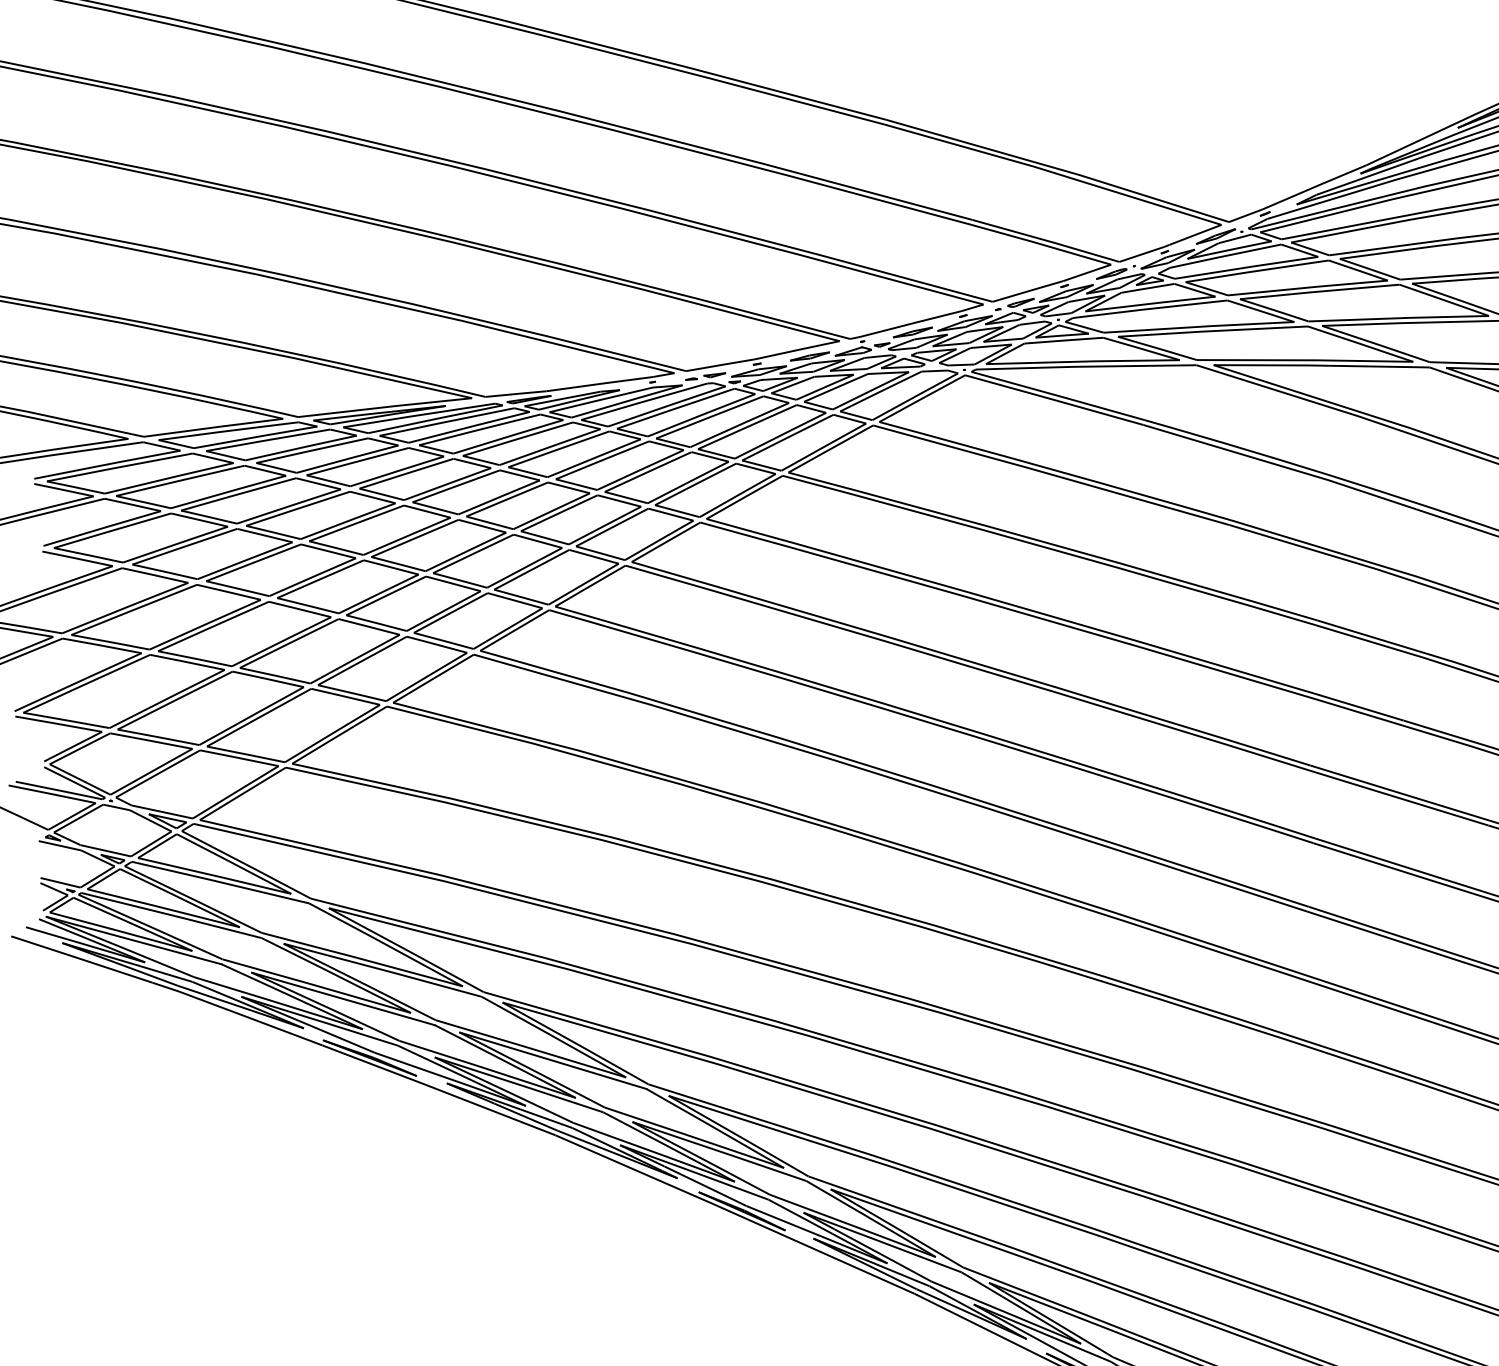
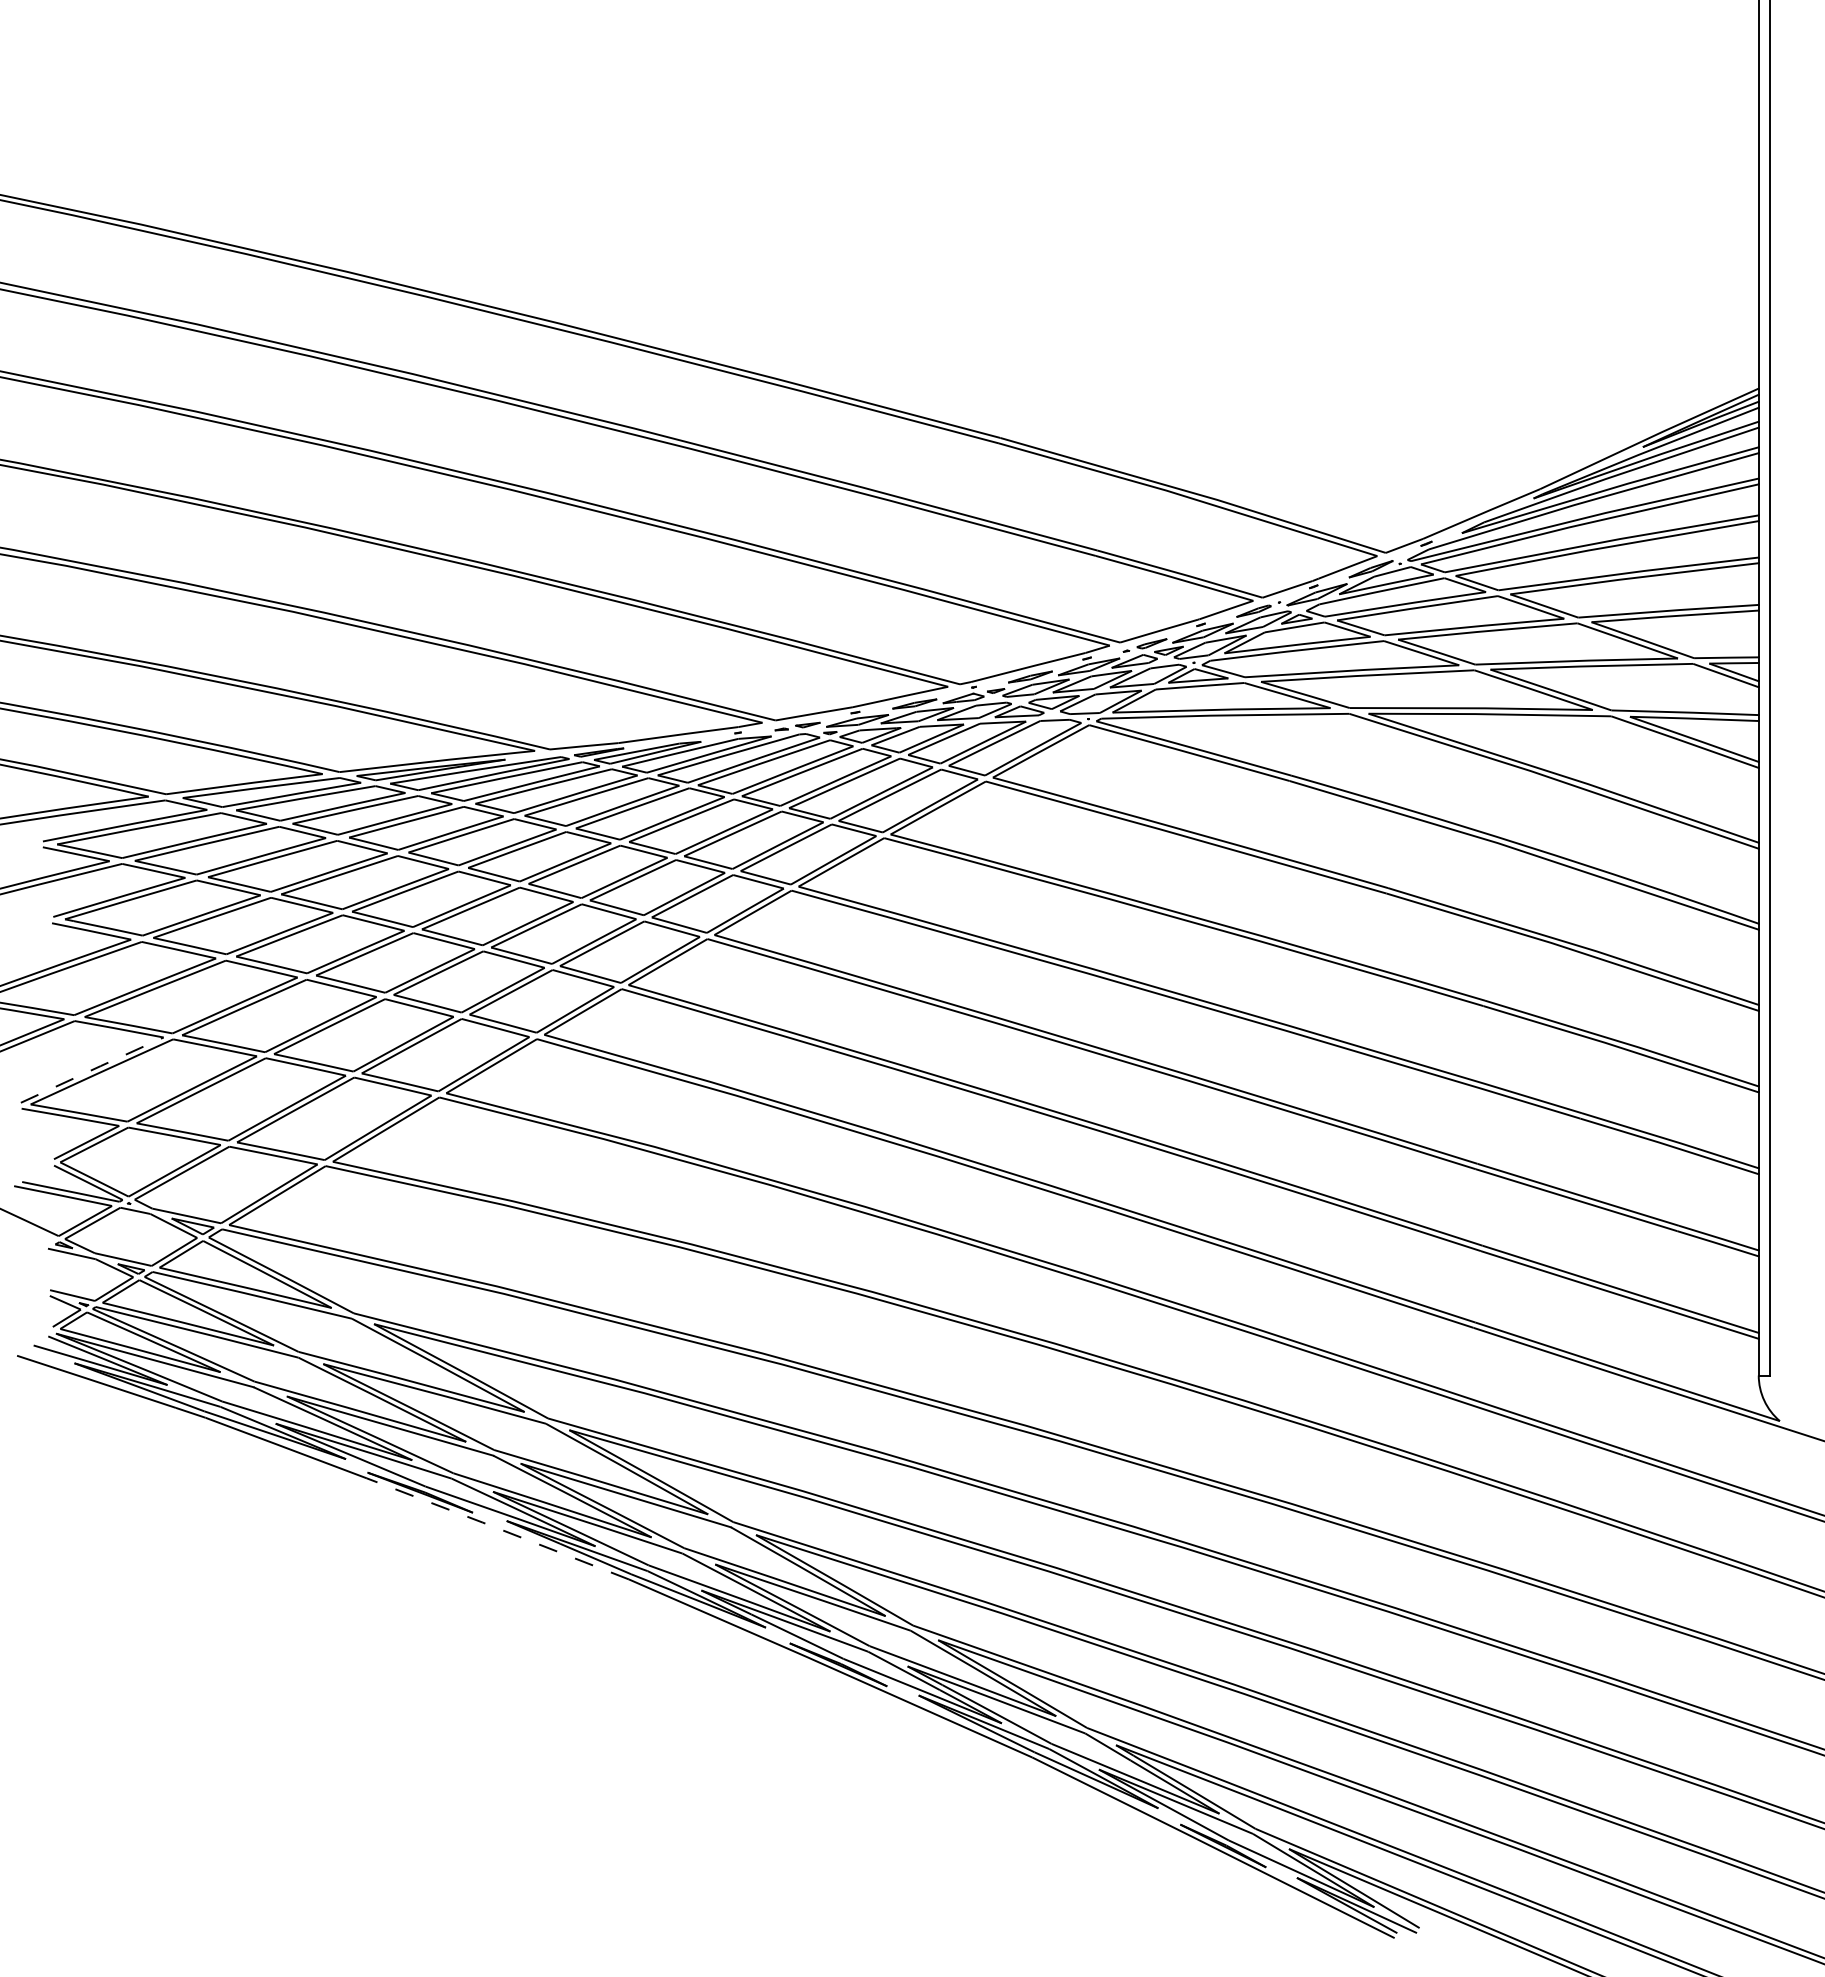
line: (79, 681) -> (93, 1069), solid -> dashed
line: (437, 1090) -> (496, 1528), solid -> dashed

